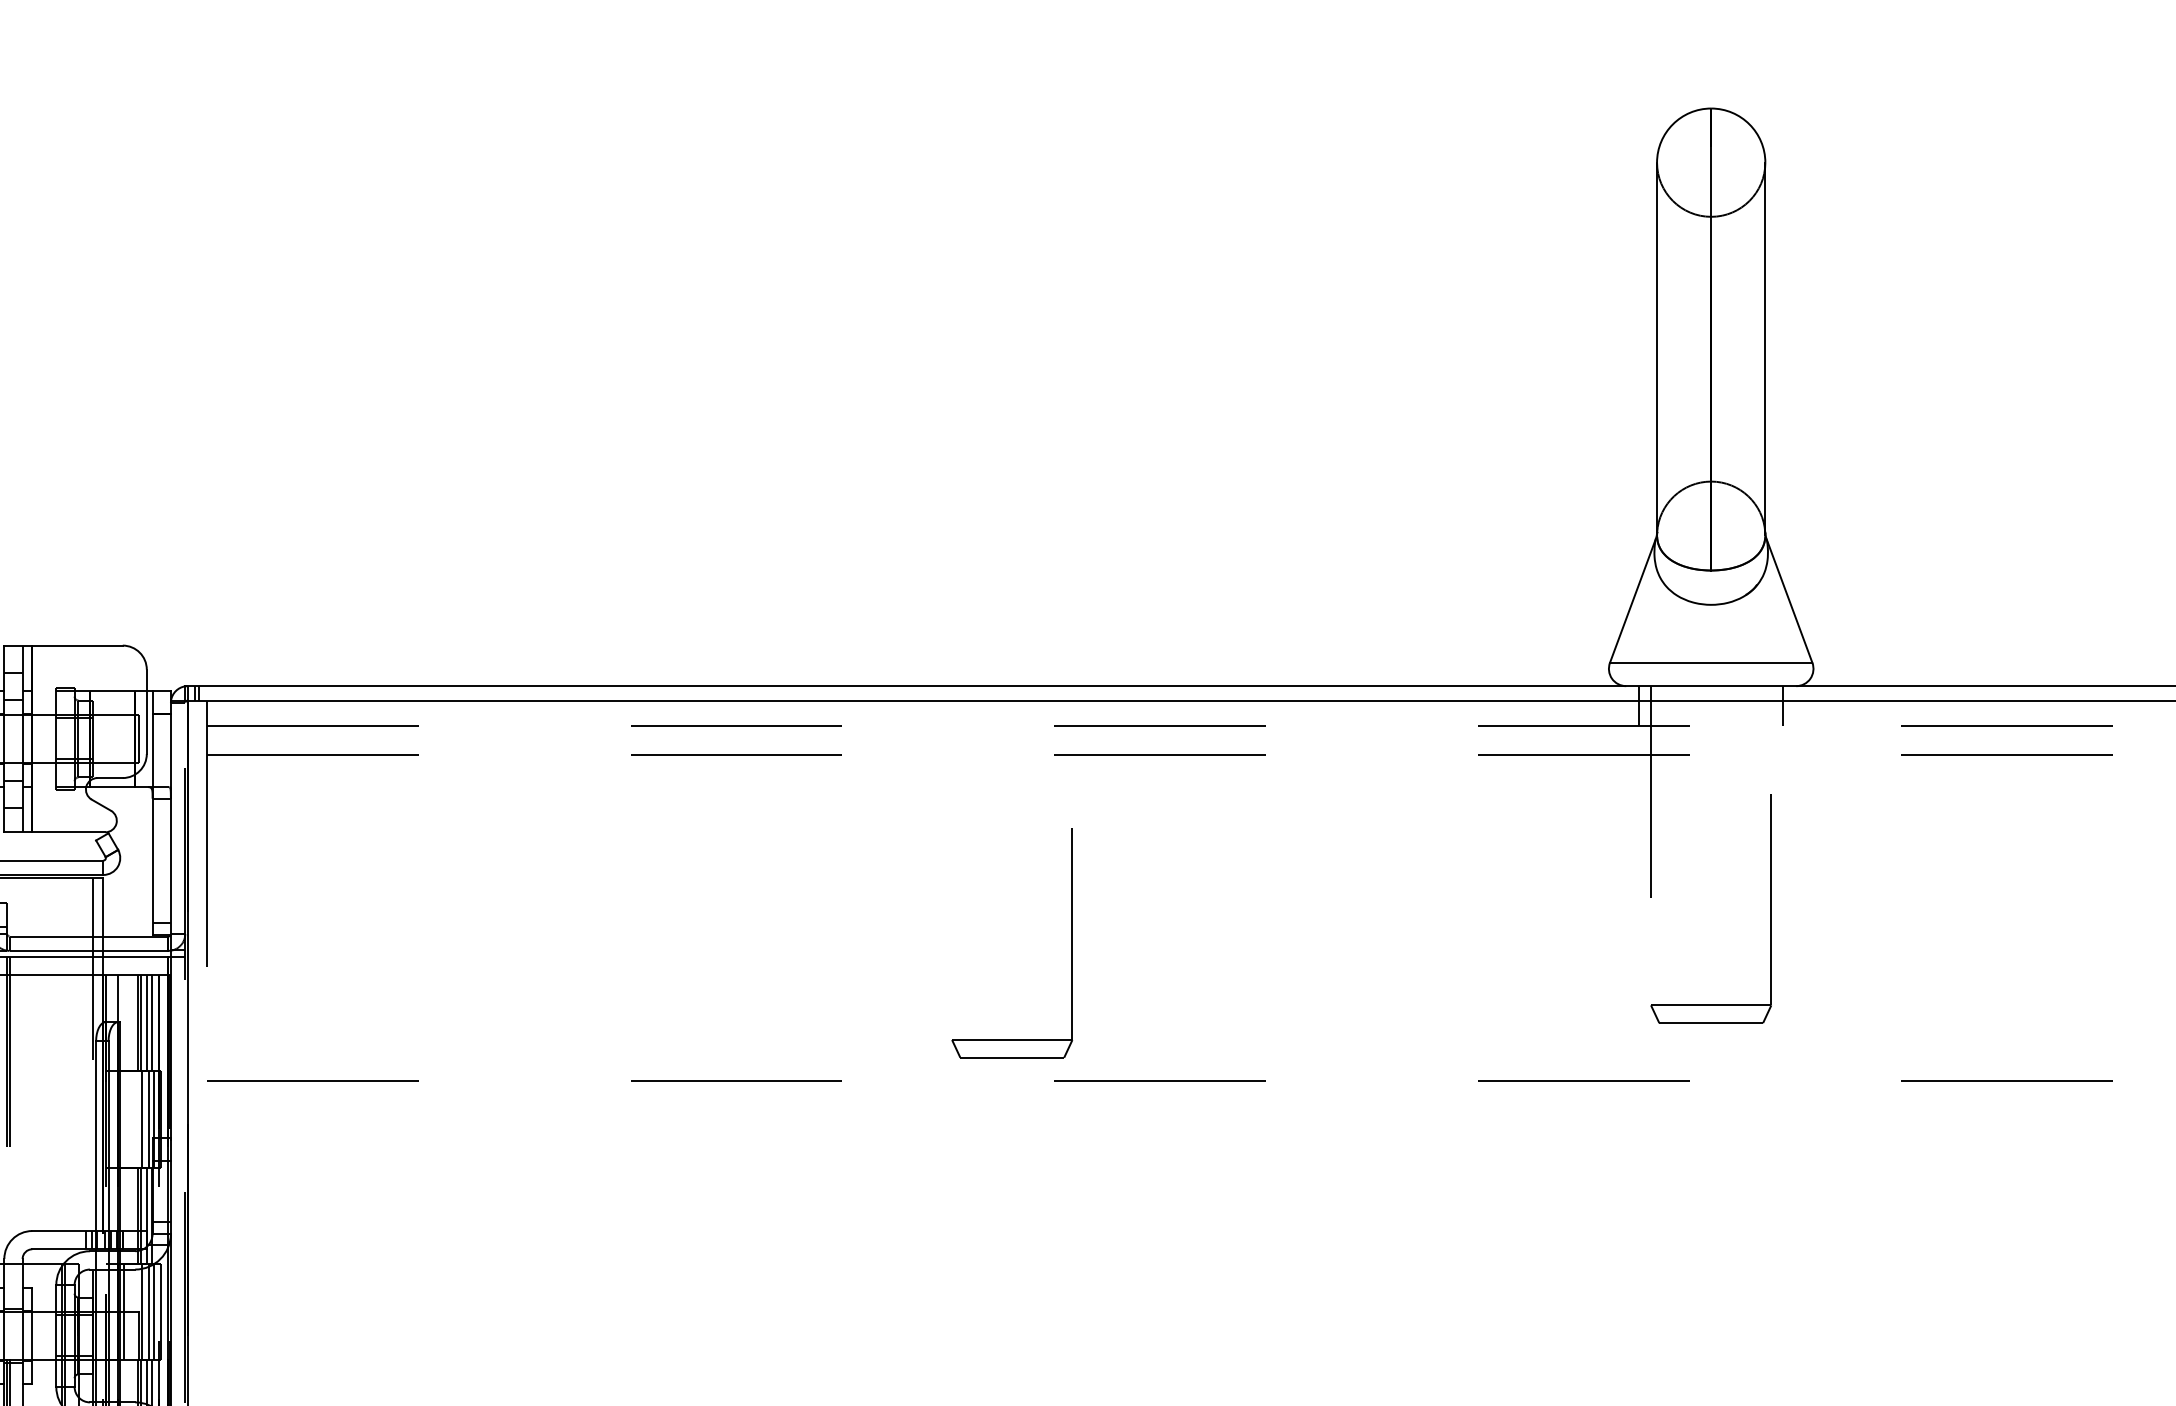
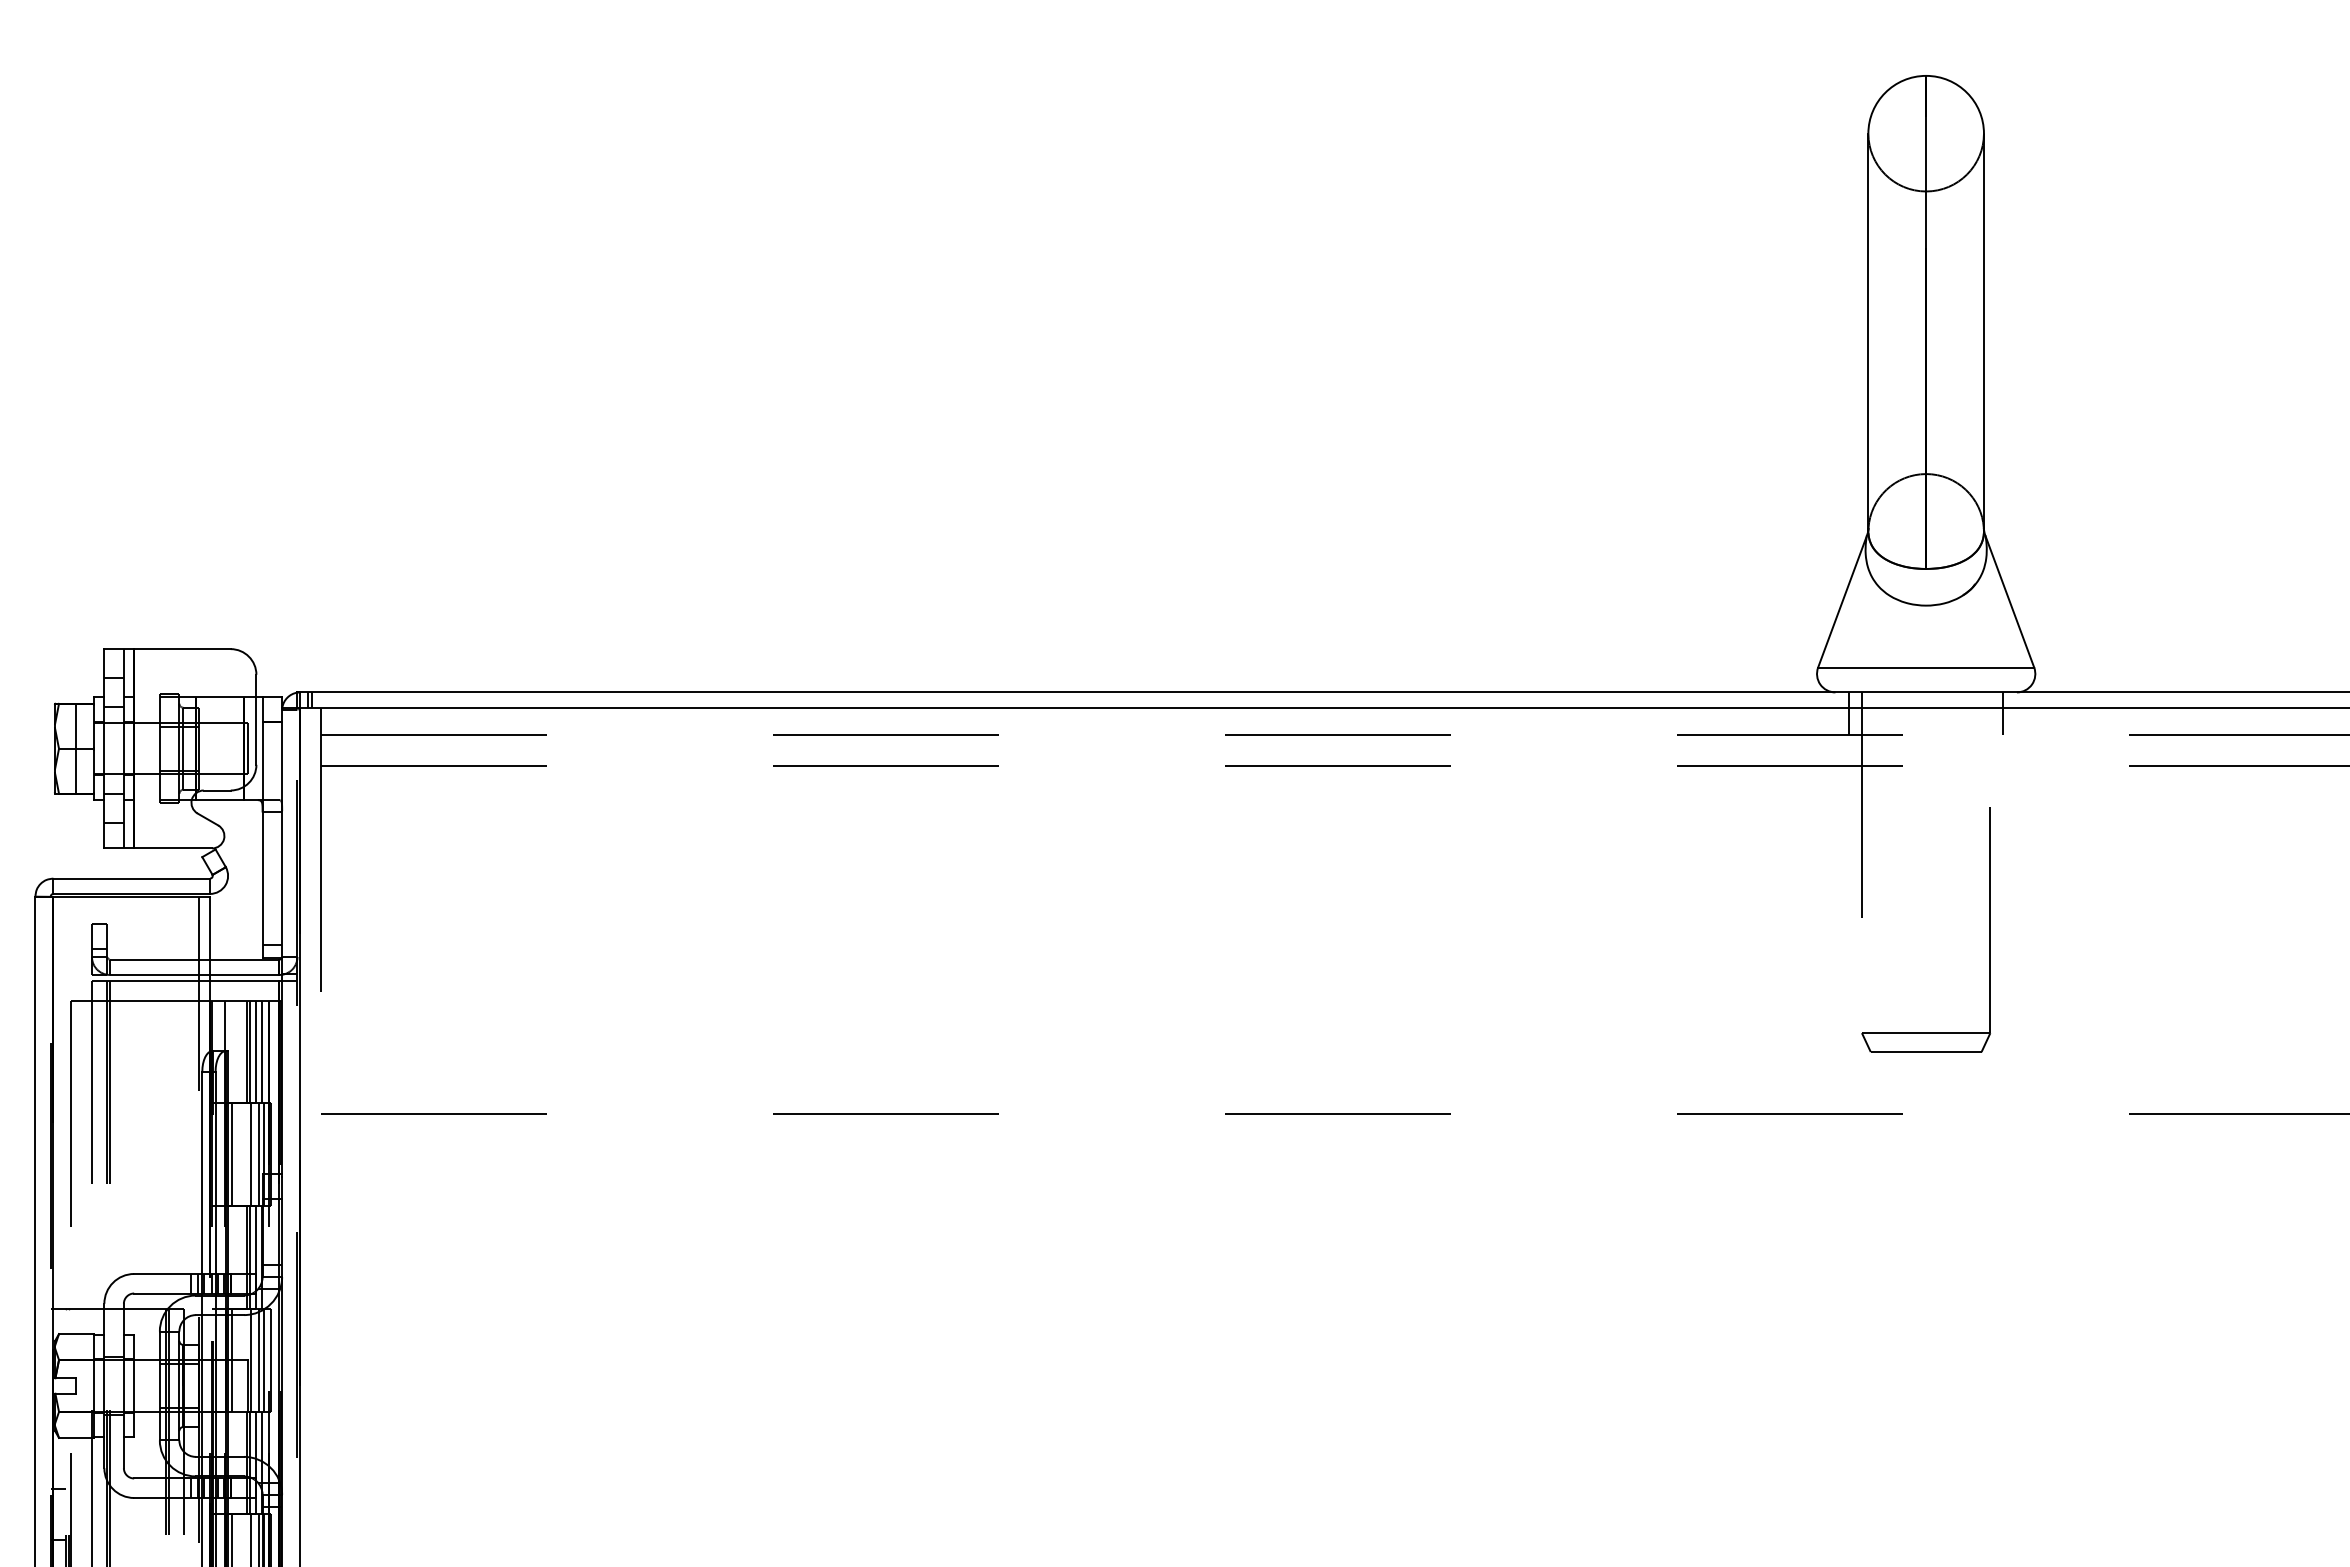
part: (1071, 942) -> (1243, 966), removed
line: (123, 1119) -> (231, 1154), added

